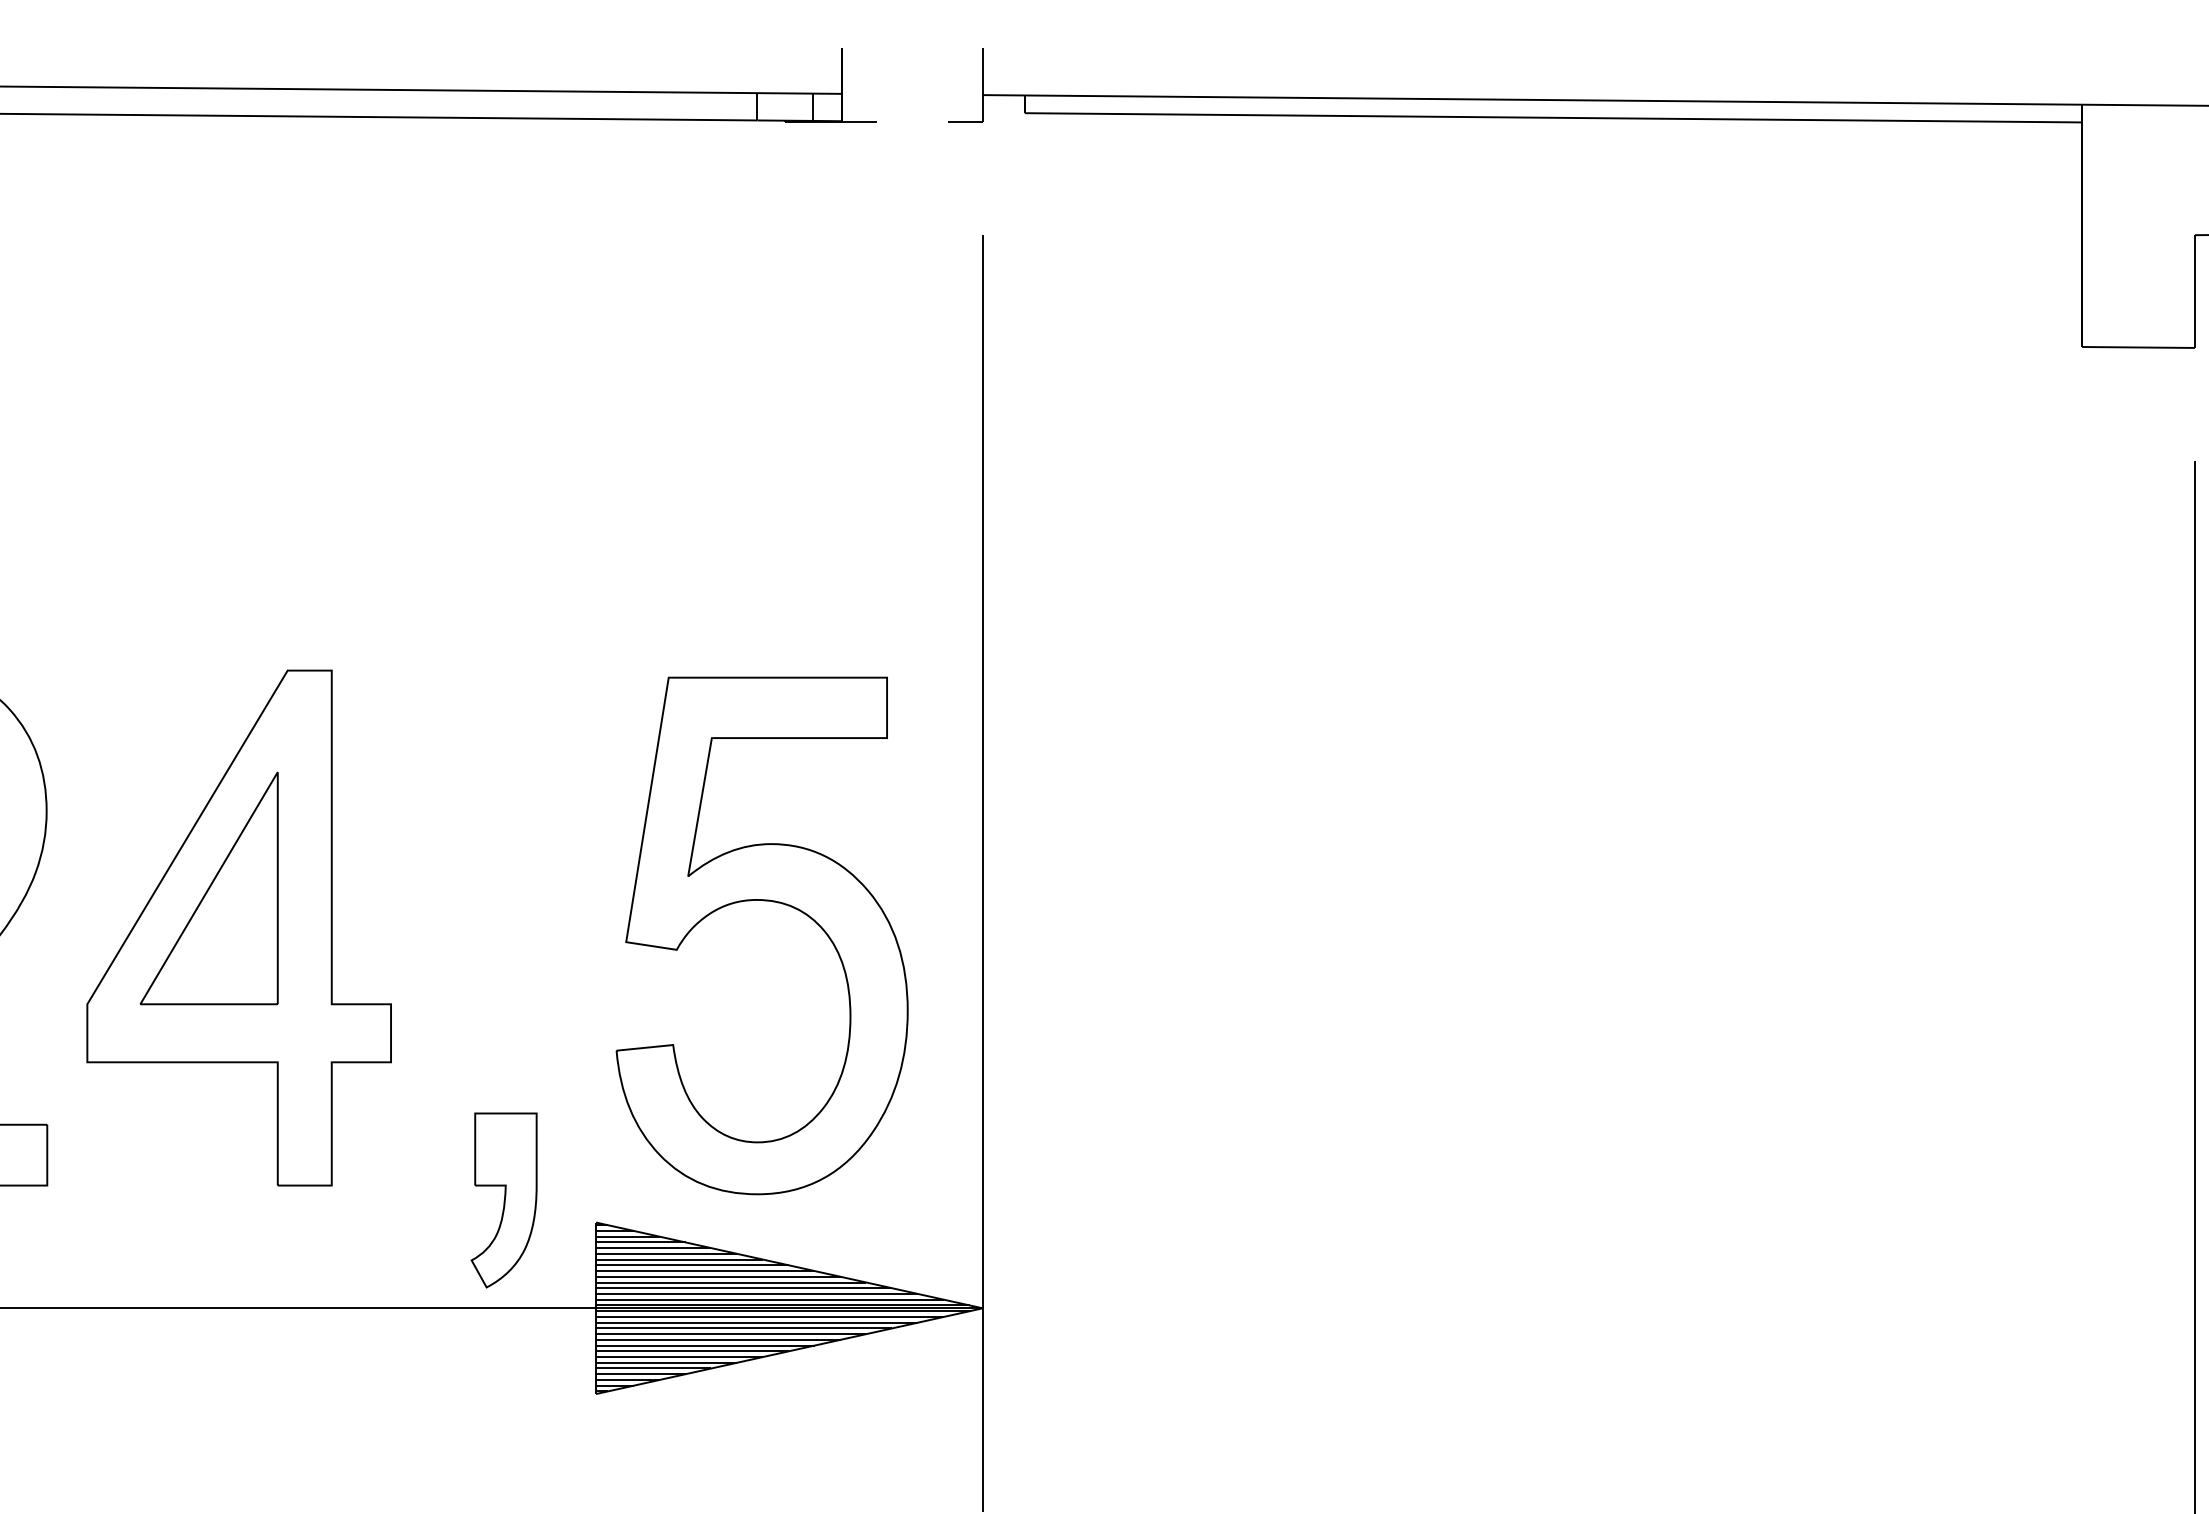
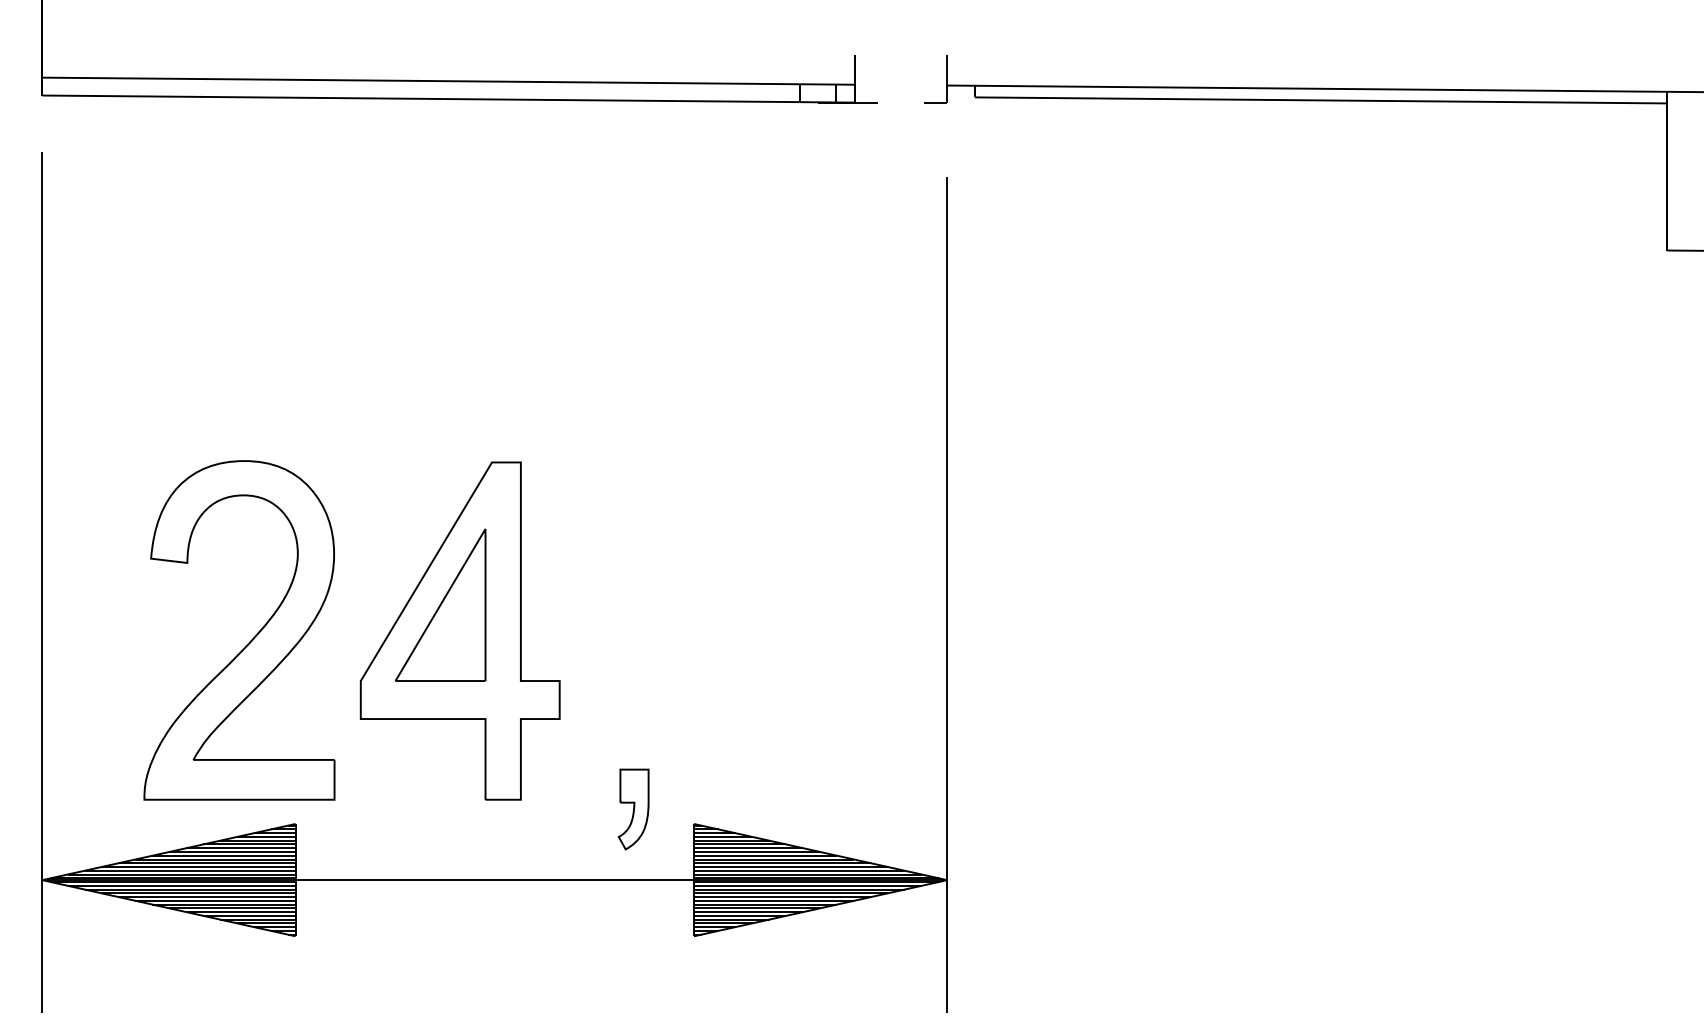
part: (769, 902) -> (807, 614), removed
part: (503, 1200) -> (633, 809), size x0.7

